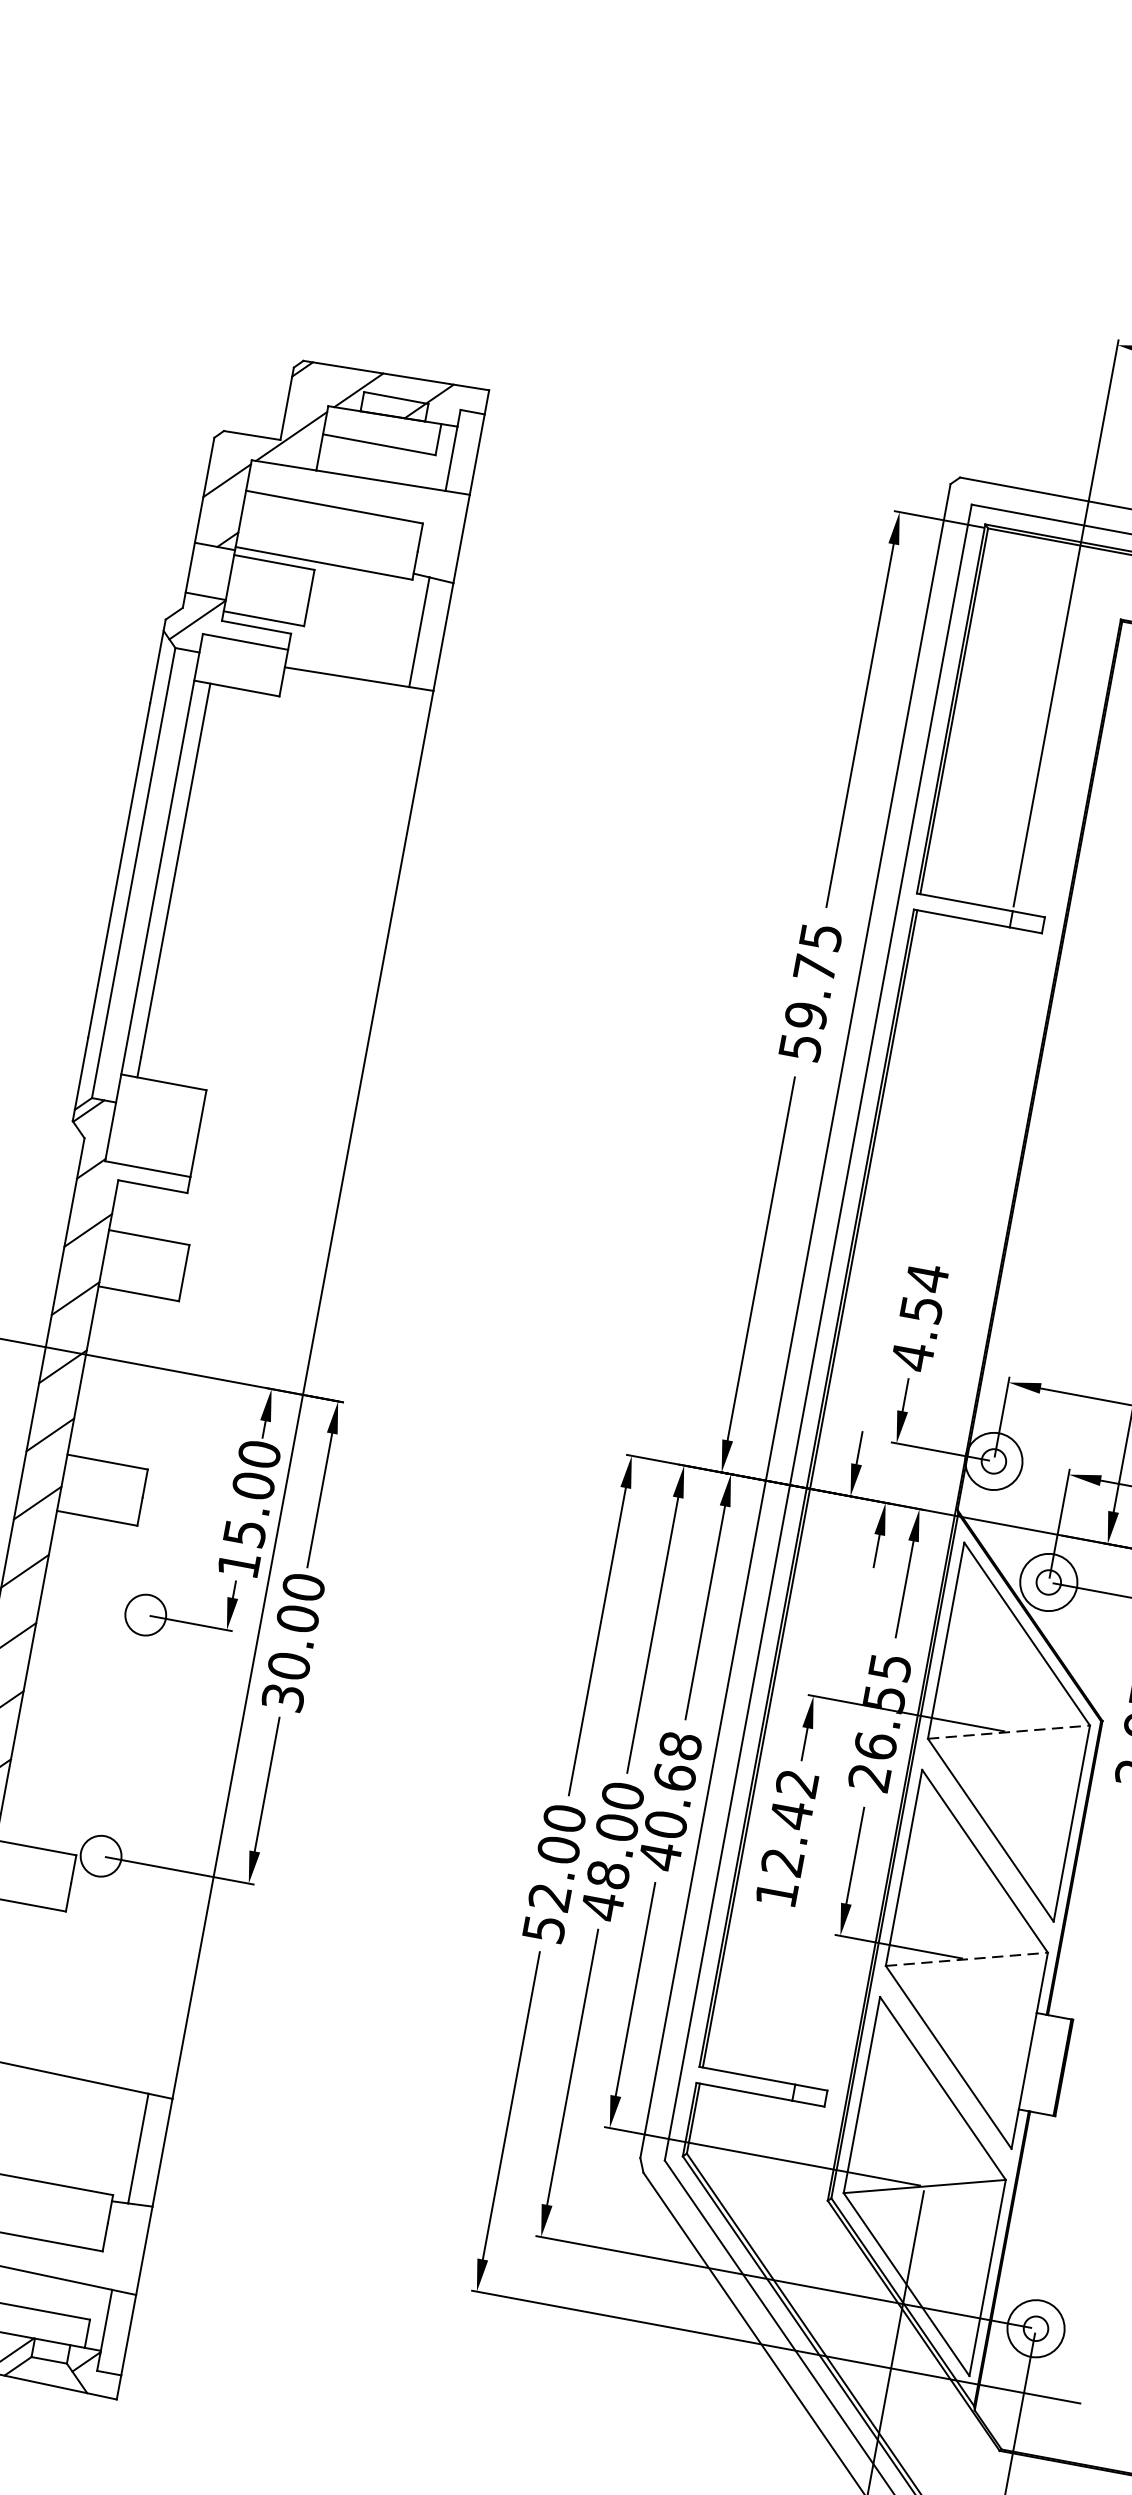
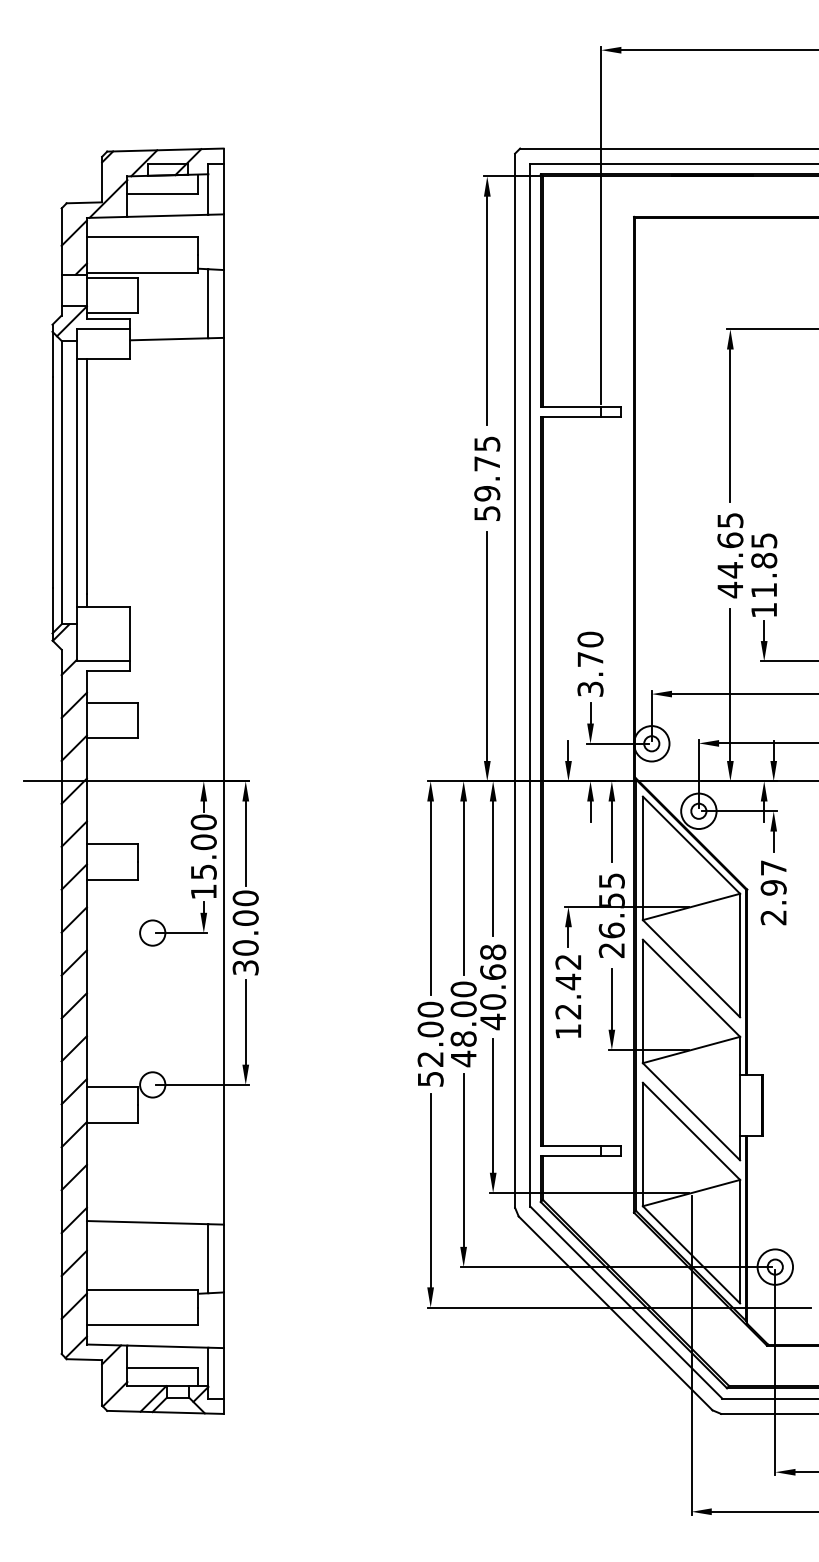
text: (919, 1317) -> (590, 664), 4.54 -> 3.70
line: (1009, 1731) -> (691, 906), dashed -> solid
line: (967, 1958) -> (691, 1049), dashed -> solid

